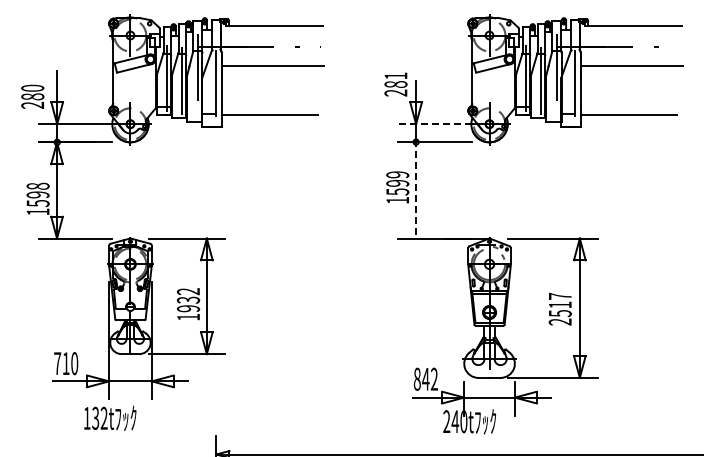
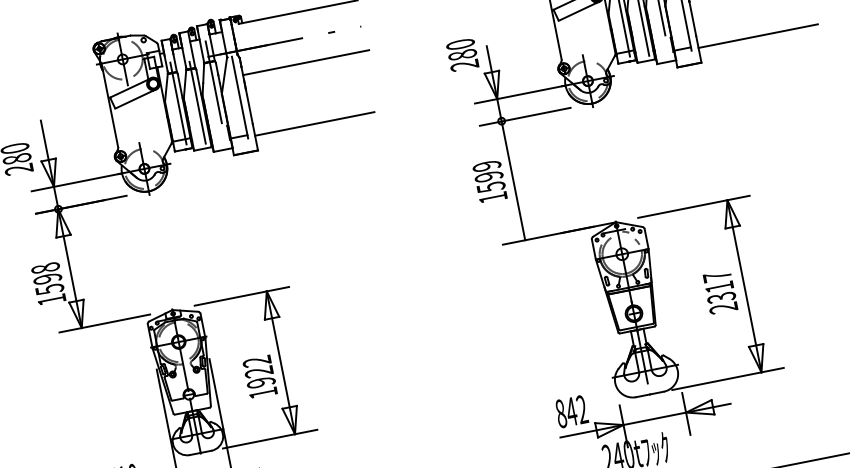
text: (395, 75) -> (459, 43), 281 -> 280
line: (434, 124) -> (520, 94), dashed -> solid
line: (416, 189) -> (513, 179), dashed -> solid
text: (188, 299) -> (259, 371), 1932 -> 1922
text: (559, 313) -> (720, 297), 2517 -> 2317

